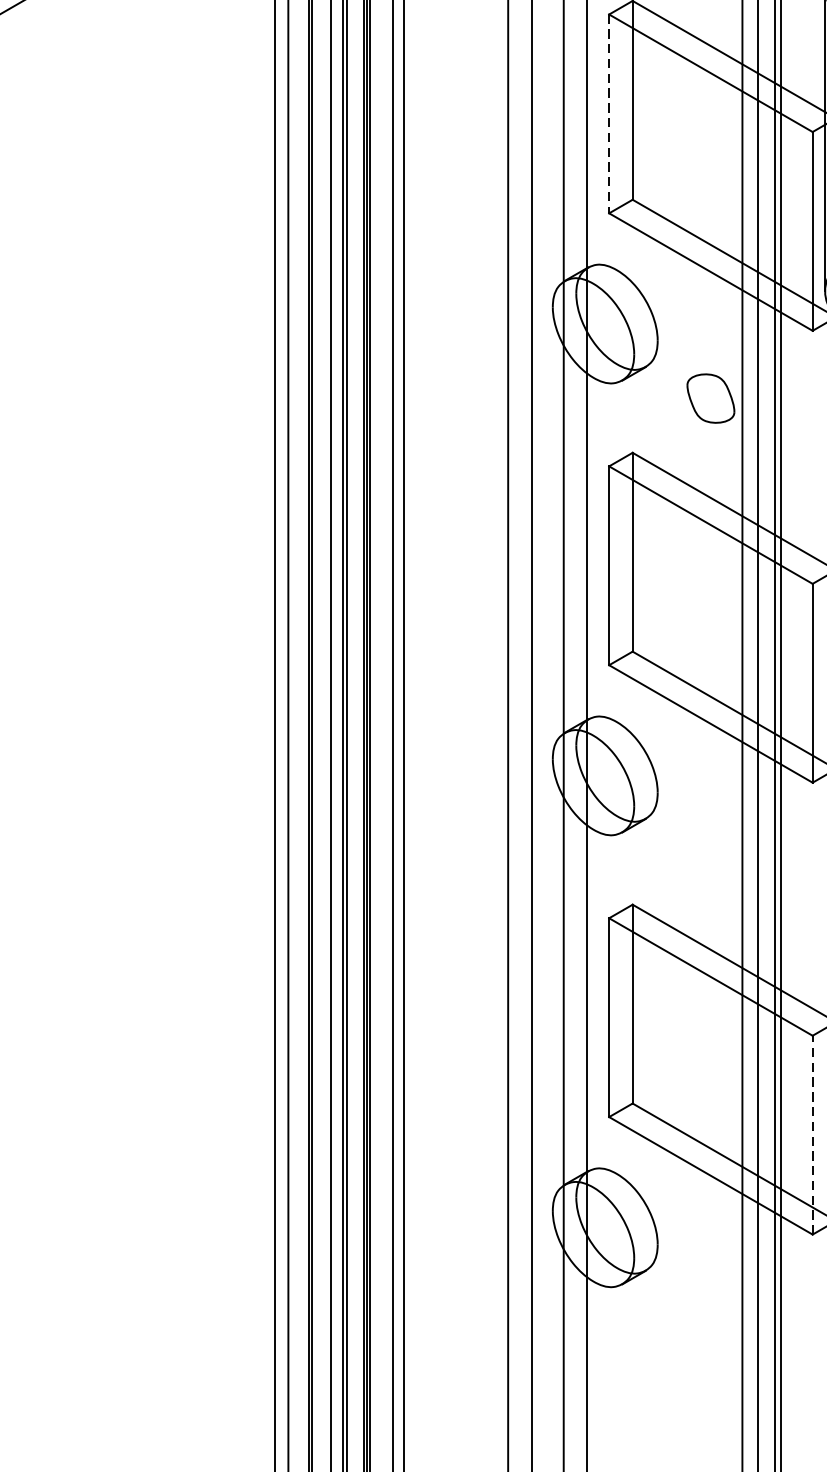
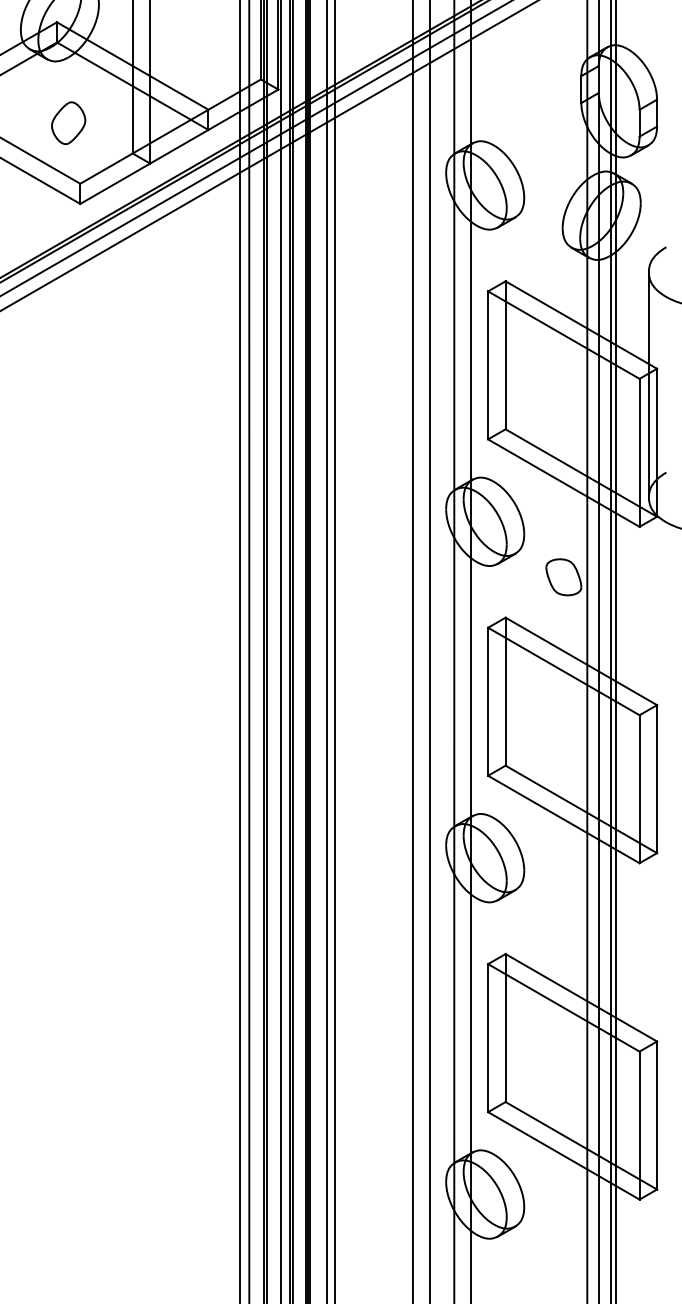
line: (609, 114) -> (488, 365), dashed -> solid
line: (812, 1135) -> (639, 1125), dashed -> solid

